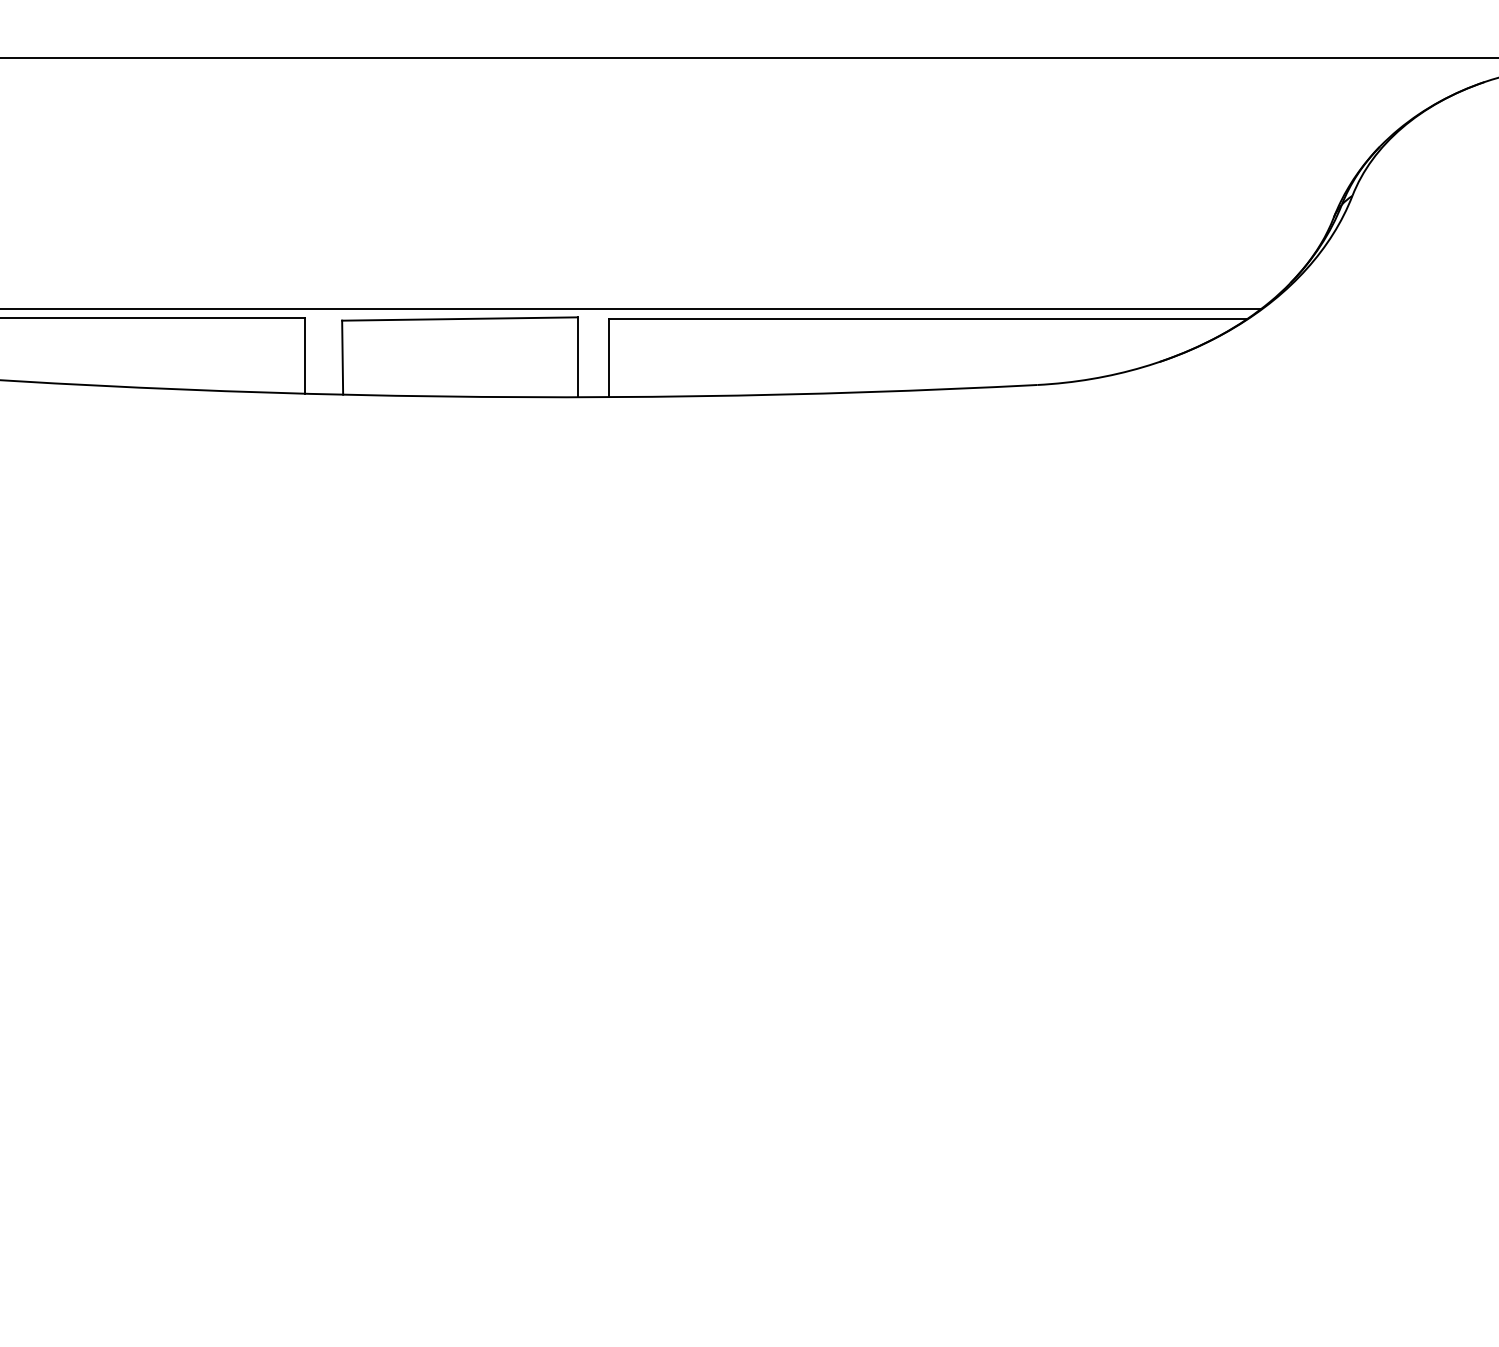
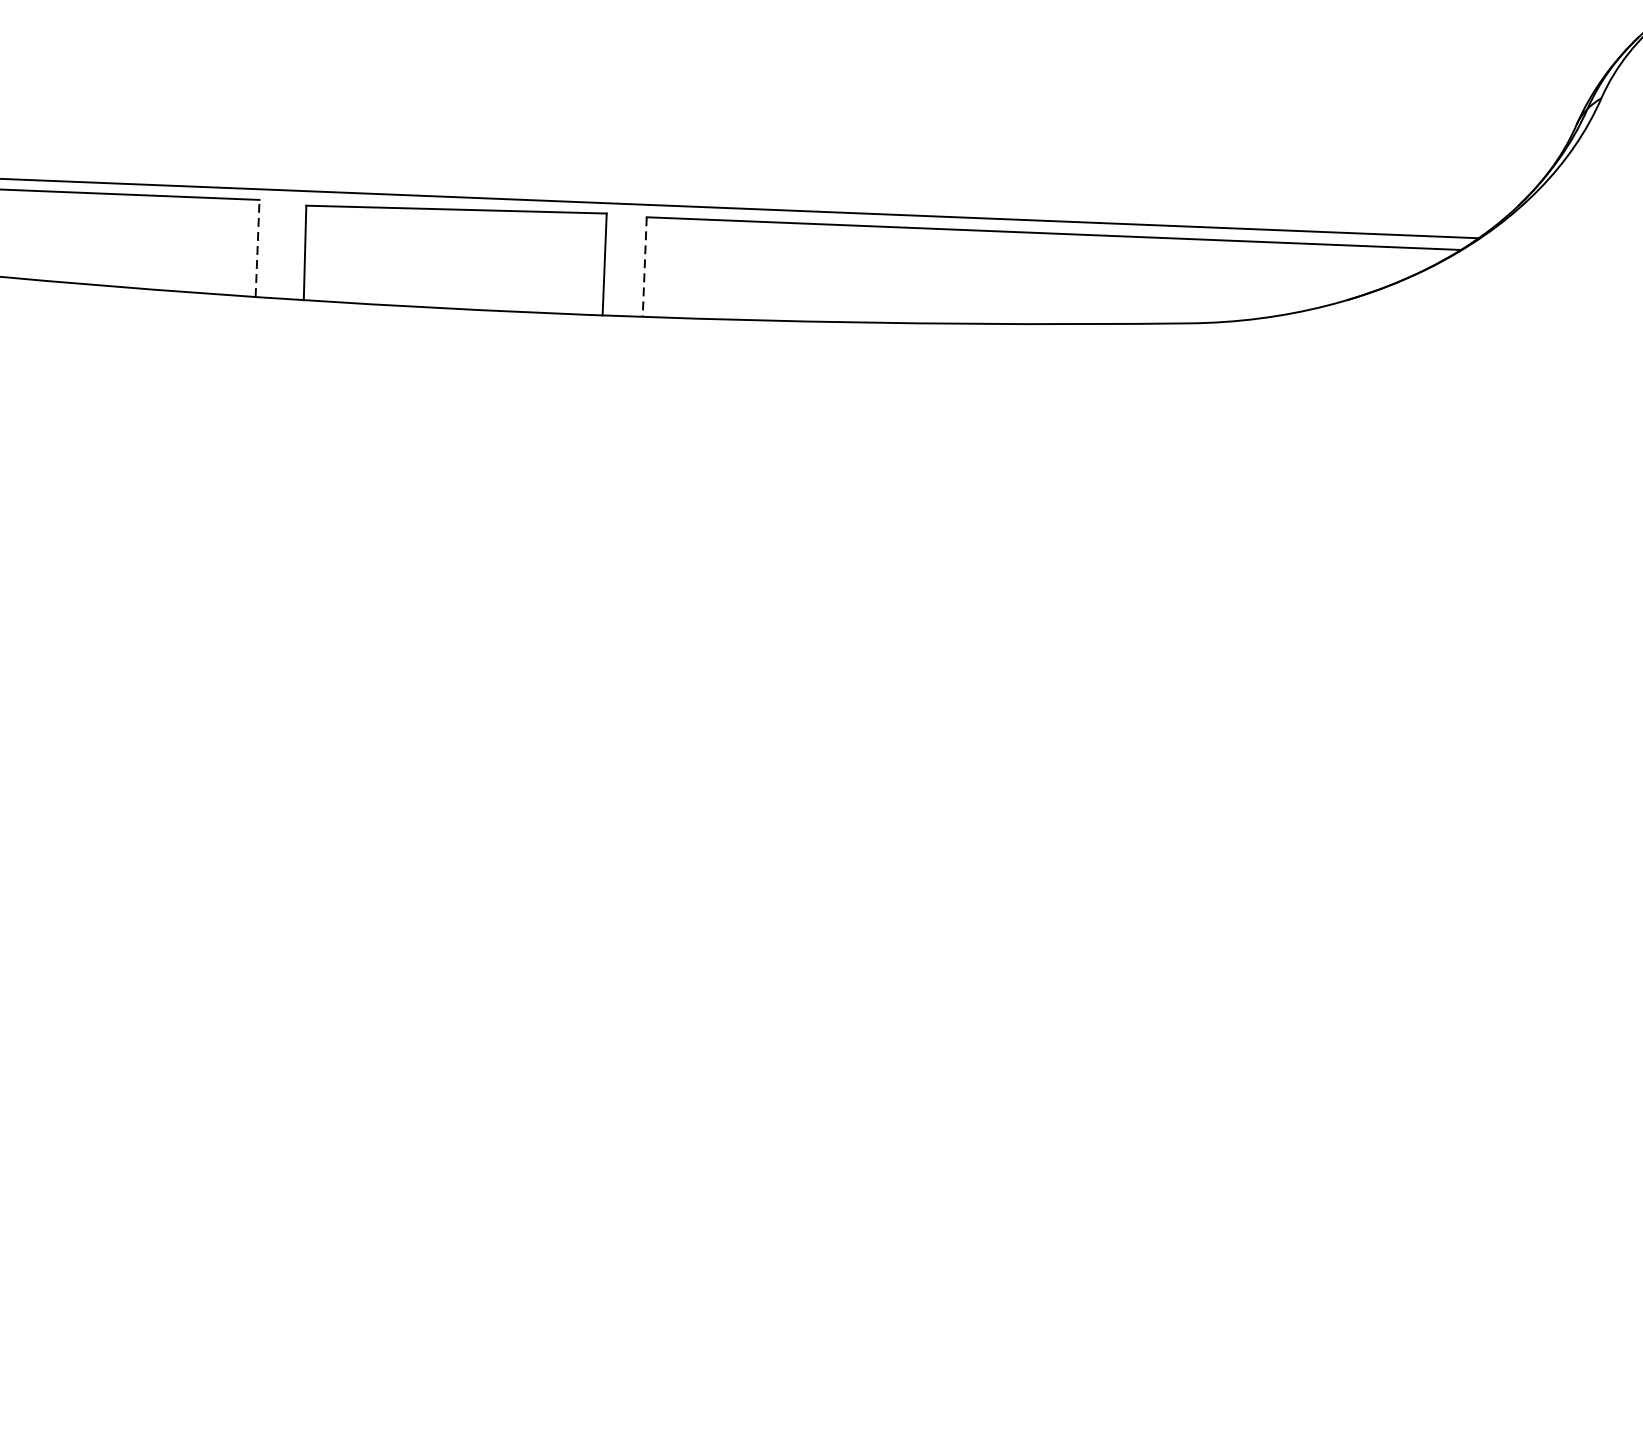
line: (305, 355) -> (257, 248), solid -> dashed
line: (608, 358) -> (644, 267), solid -> dashed

